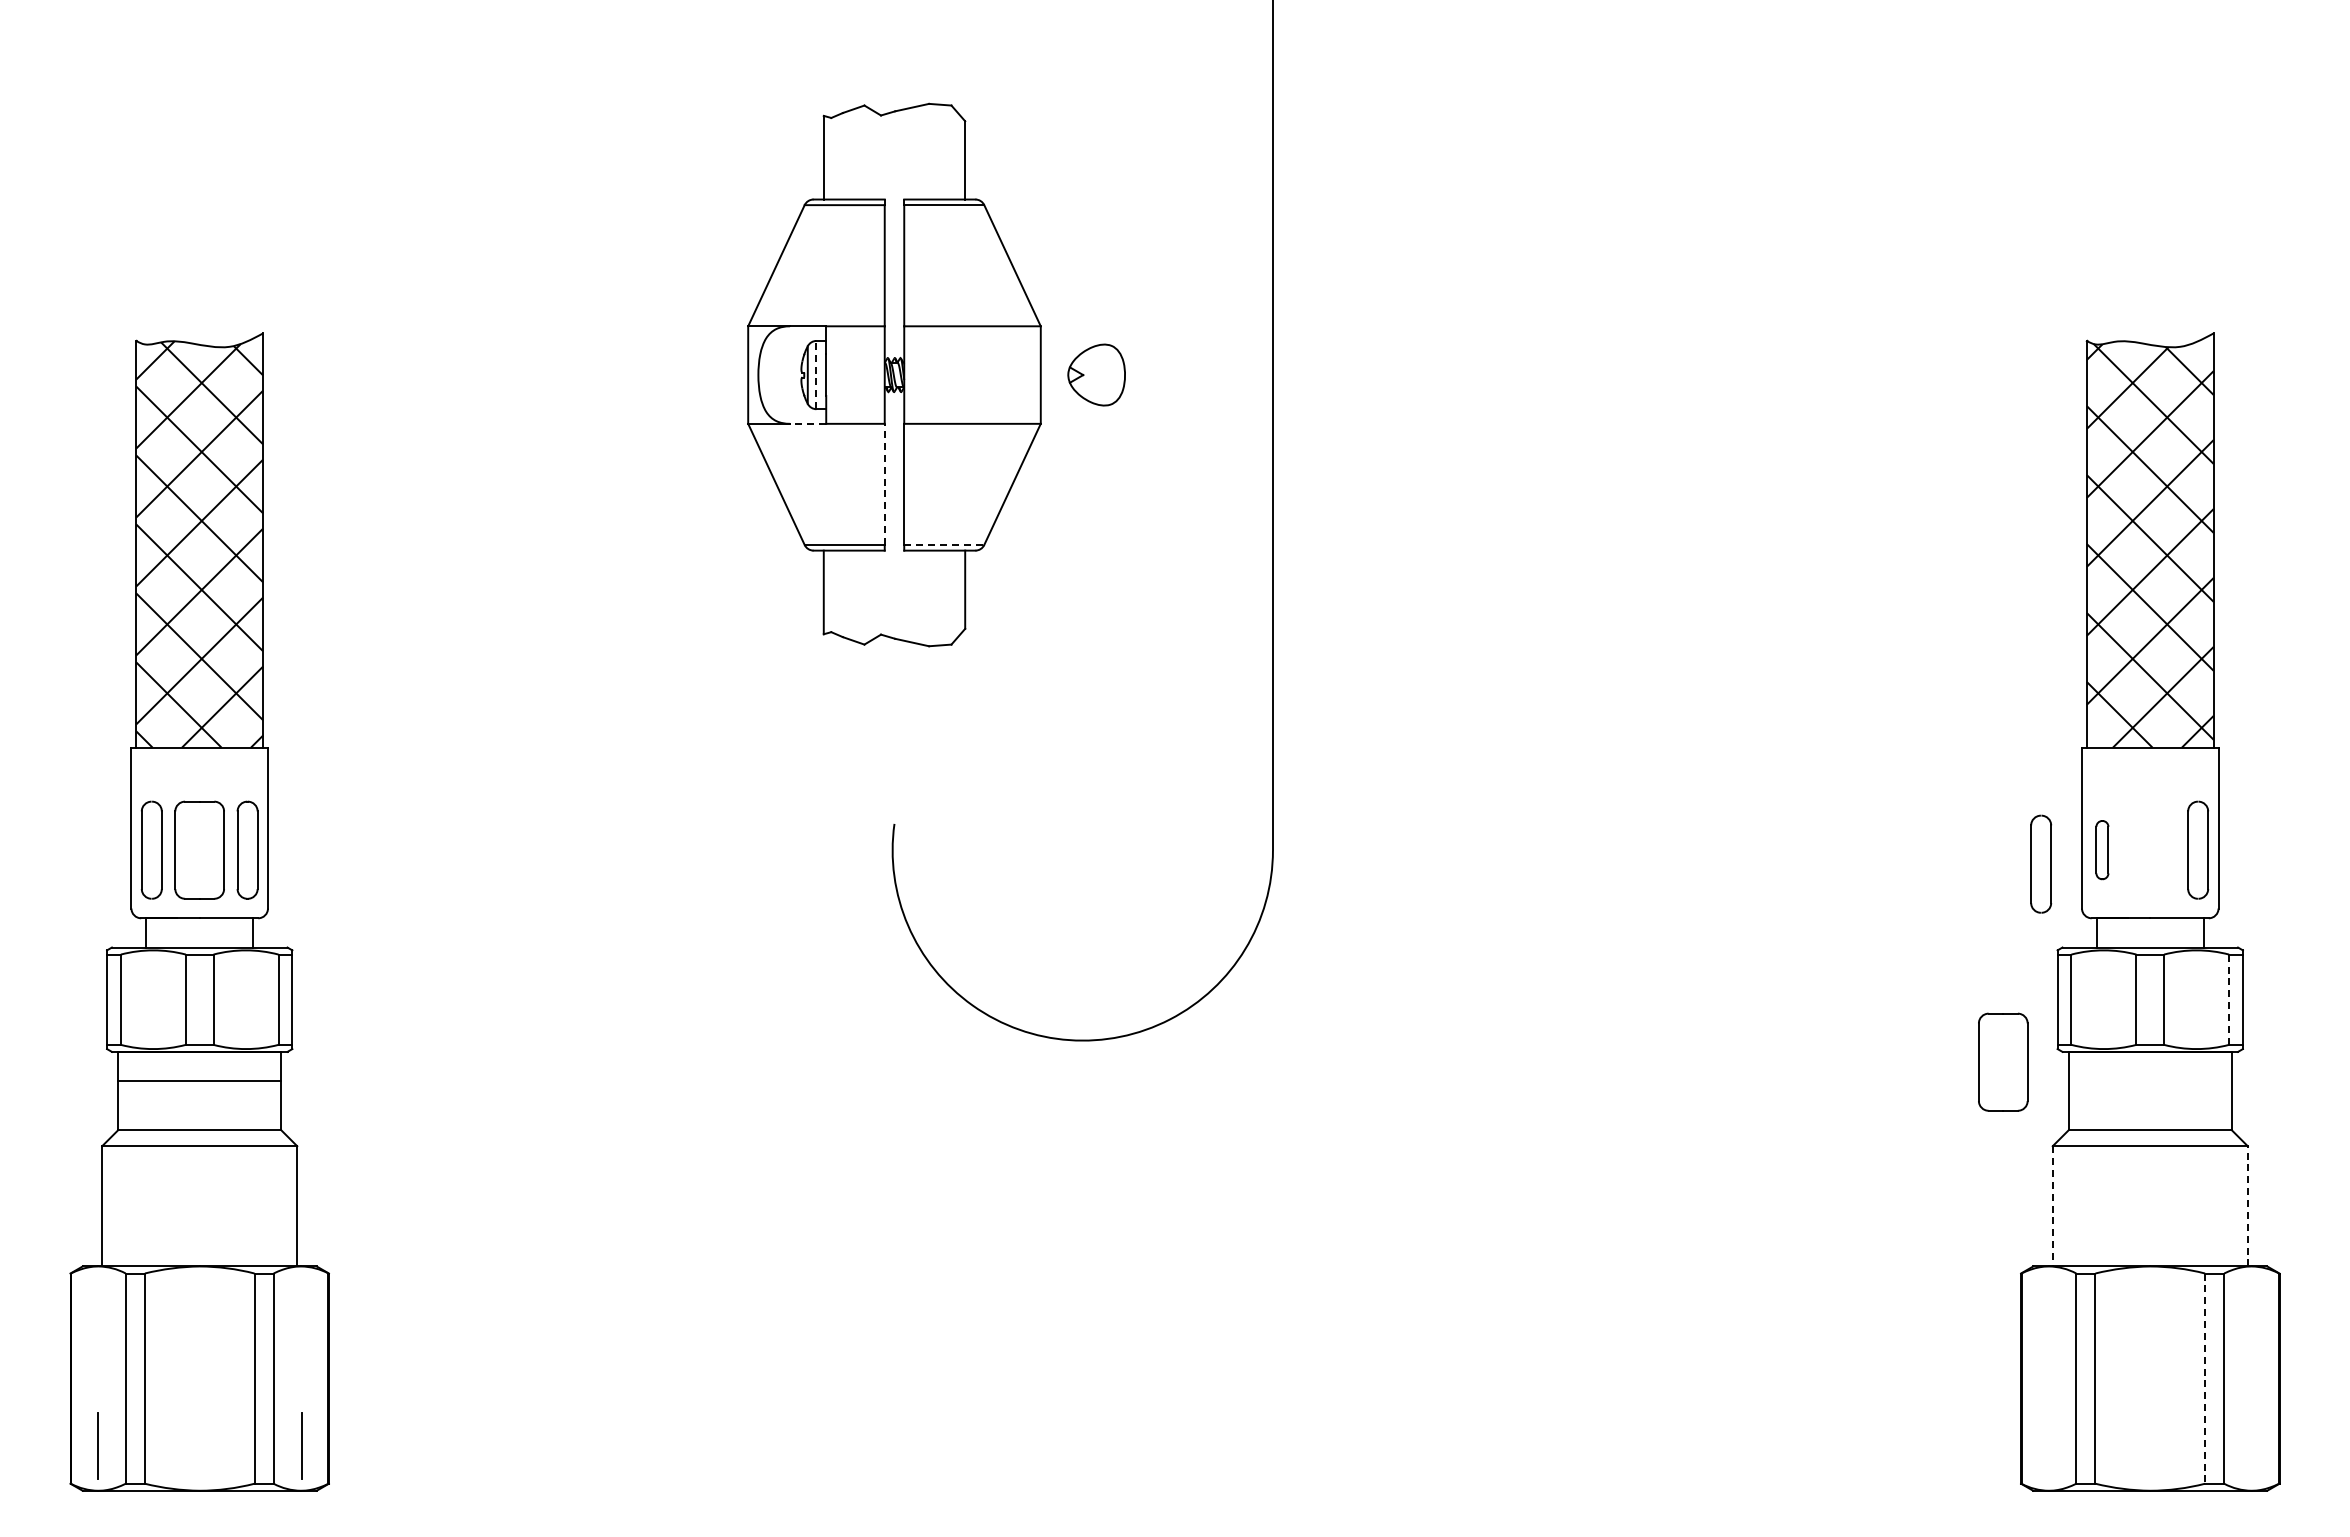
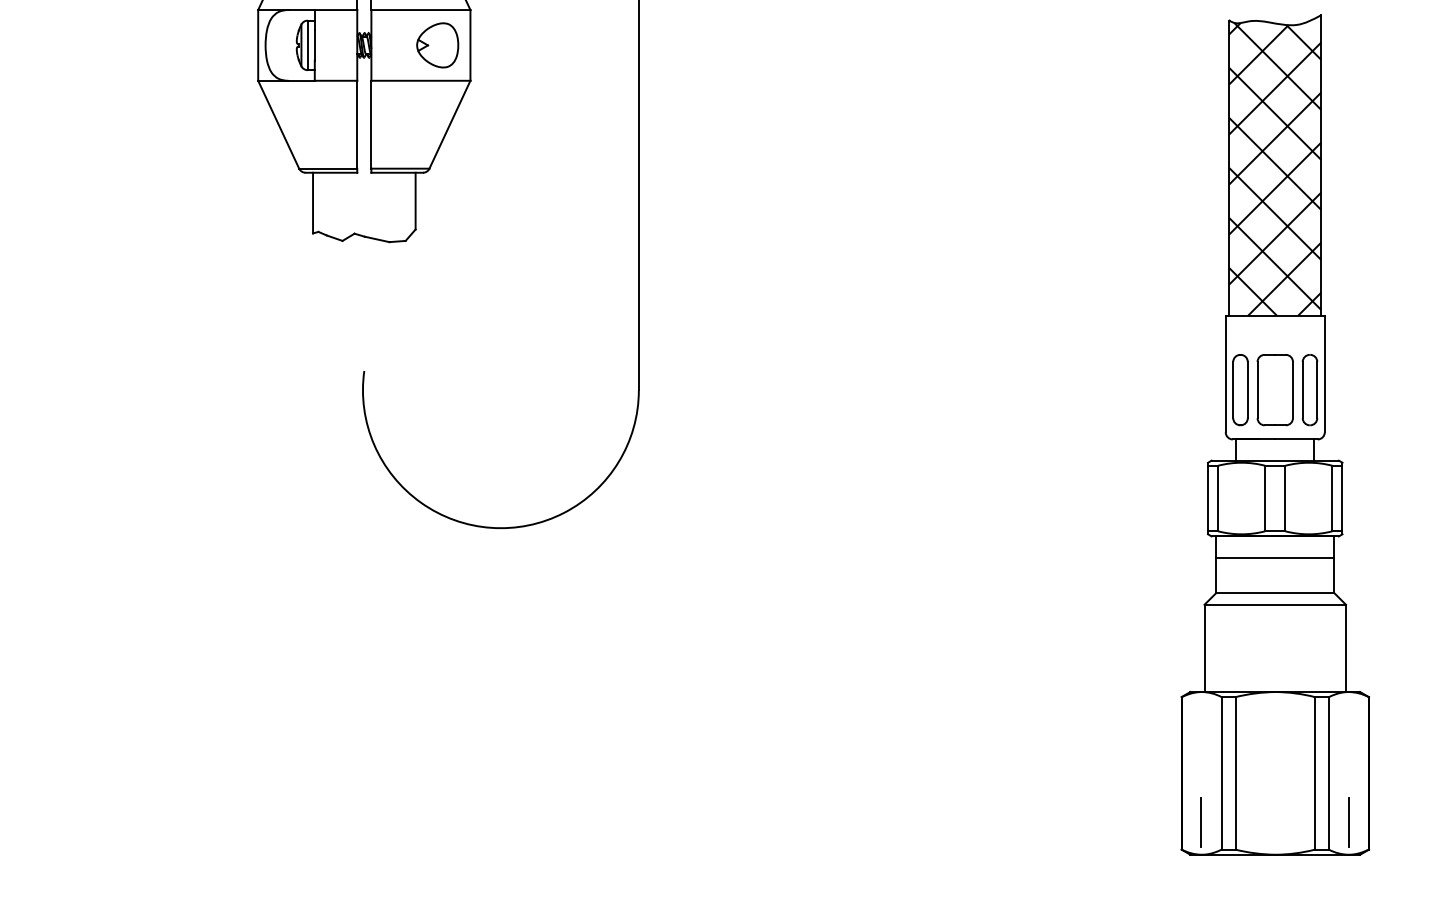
line: (816, 374) -> (307, 45), dashed -> solid
part: (1096, 374) -> (437, 45), moved
line: (807, 423) -> (301, 80), dashed -> solid
line: (884, 484) -> (357, 124), dashed -> solid
line: (944, 545) -> (400, 169), dashed -> solid
part: (2102, 849) -> (1240, 389), size x1.67
part: (2041, 863) -> (1196, 399), removed
line: (2229, 999) -> (1332, 498), dashed -> solid
part: (2003, 1061) -> (1275, 389), moved
line: (2150, 1081) -> (1275, 557), added
line: (2247, 1205) -> (1345, 647), dashed -> solid
line: (2052, 1206) -> (1204, 648), dashed -> solid
line: (2205, 1379) -> (1315, 774), dashed -> solid
line: (2048, 1445) -> (1201, 821), added
line: (2252, 1445) -> (1349, 821), added

